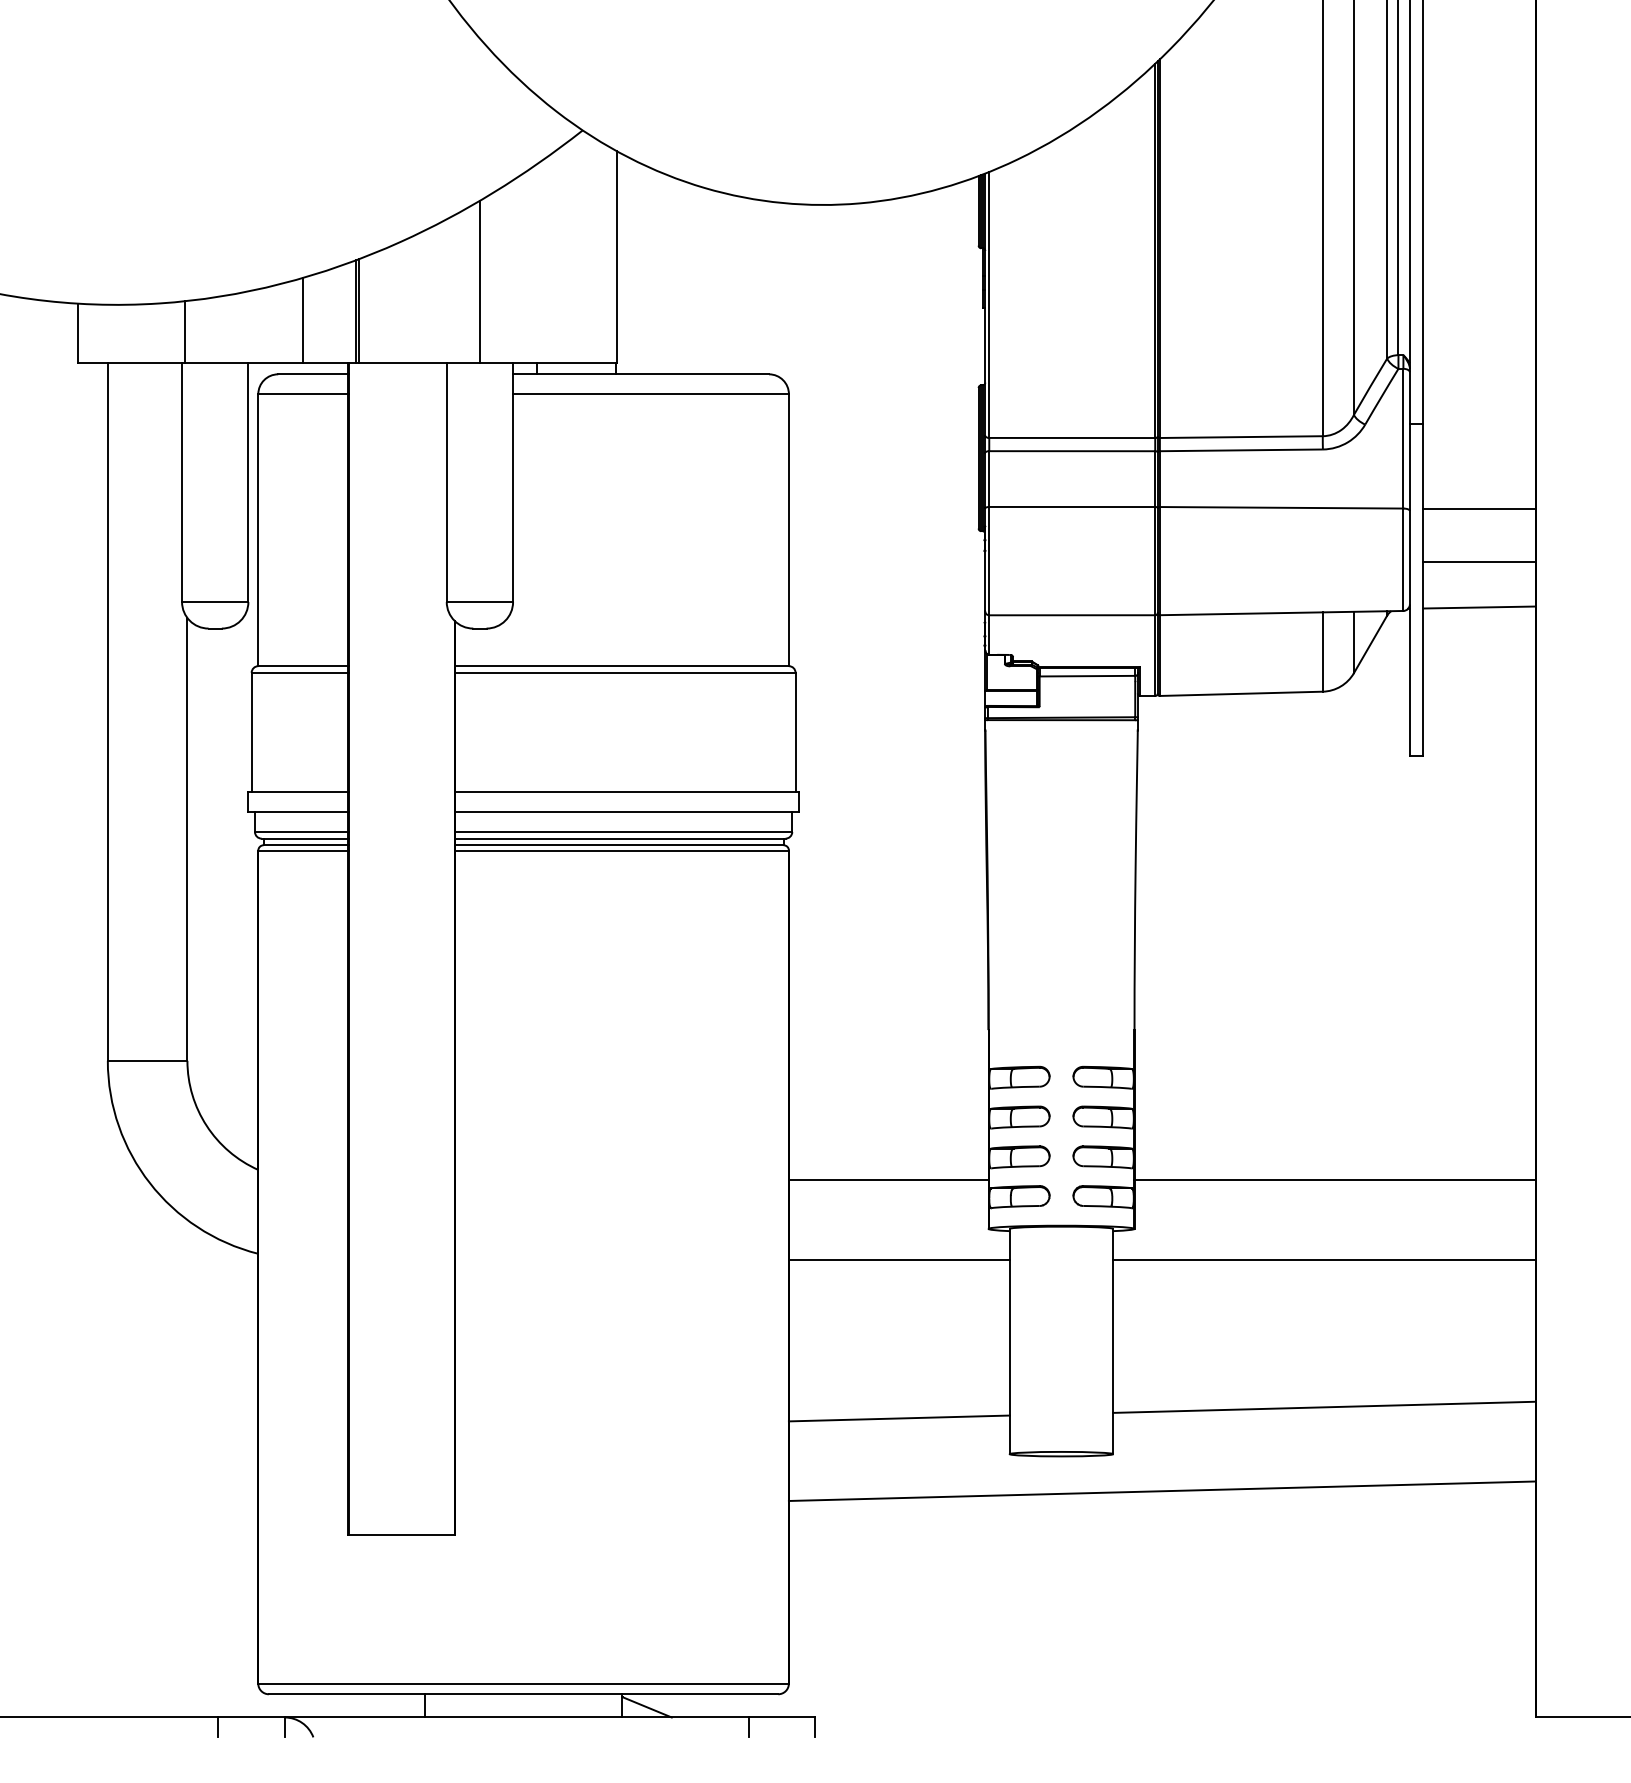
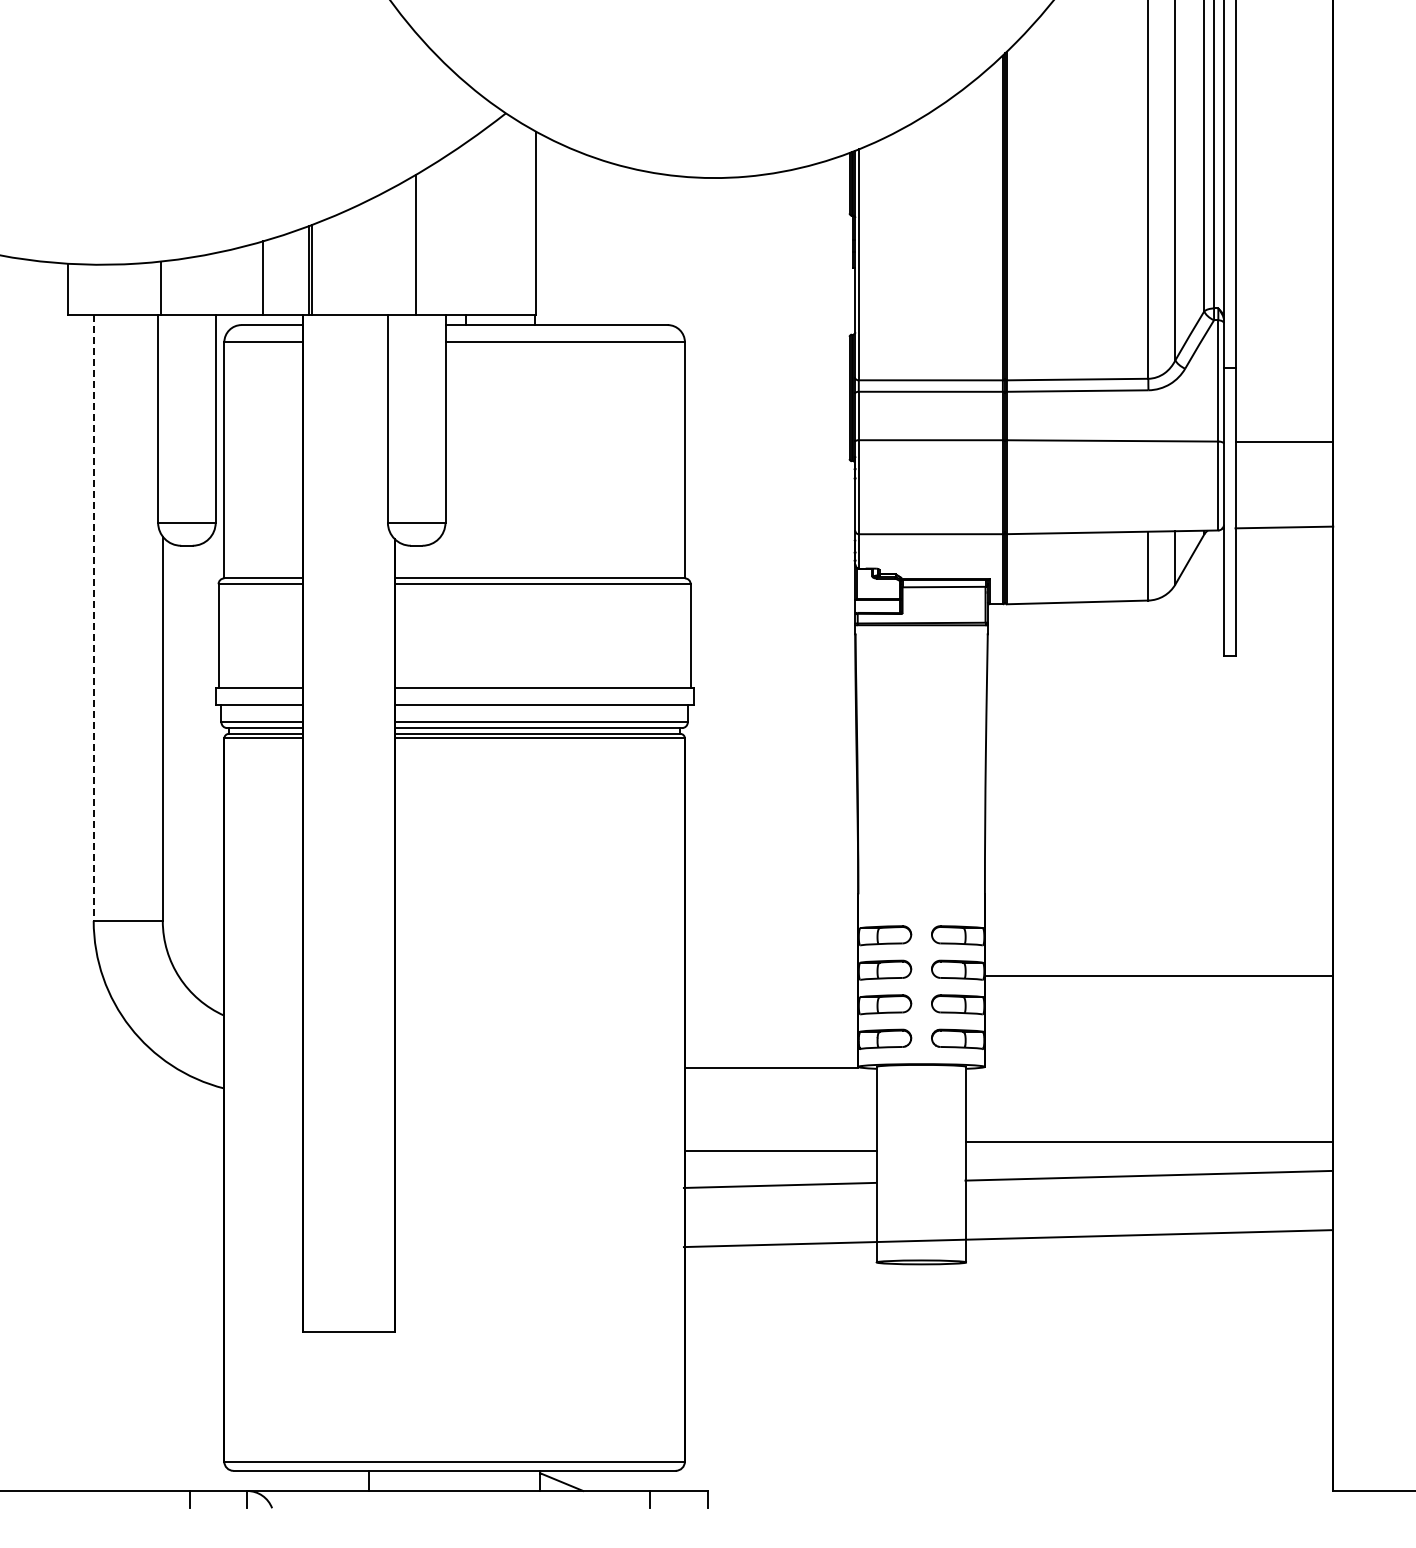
line: (1479, 562) -> (1284, 488), removed
line: (107, 712) -> (93, 618), solid -> dashed
line: (888, 1180) -> (771, 1067), moved
line: (1334, 1180) -> (1158, 975), moved
line: (899, 1259) -> (780, 1150), moved
line: (1324, 1259) -> (1149, 1141), moved
line: (1324, 1407) -> (1148, 1175), moved
line: (899, 1417) -> (779, 1184), moved
line: (1161, 1491) -> (1007, 1238), moved

